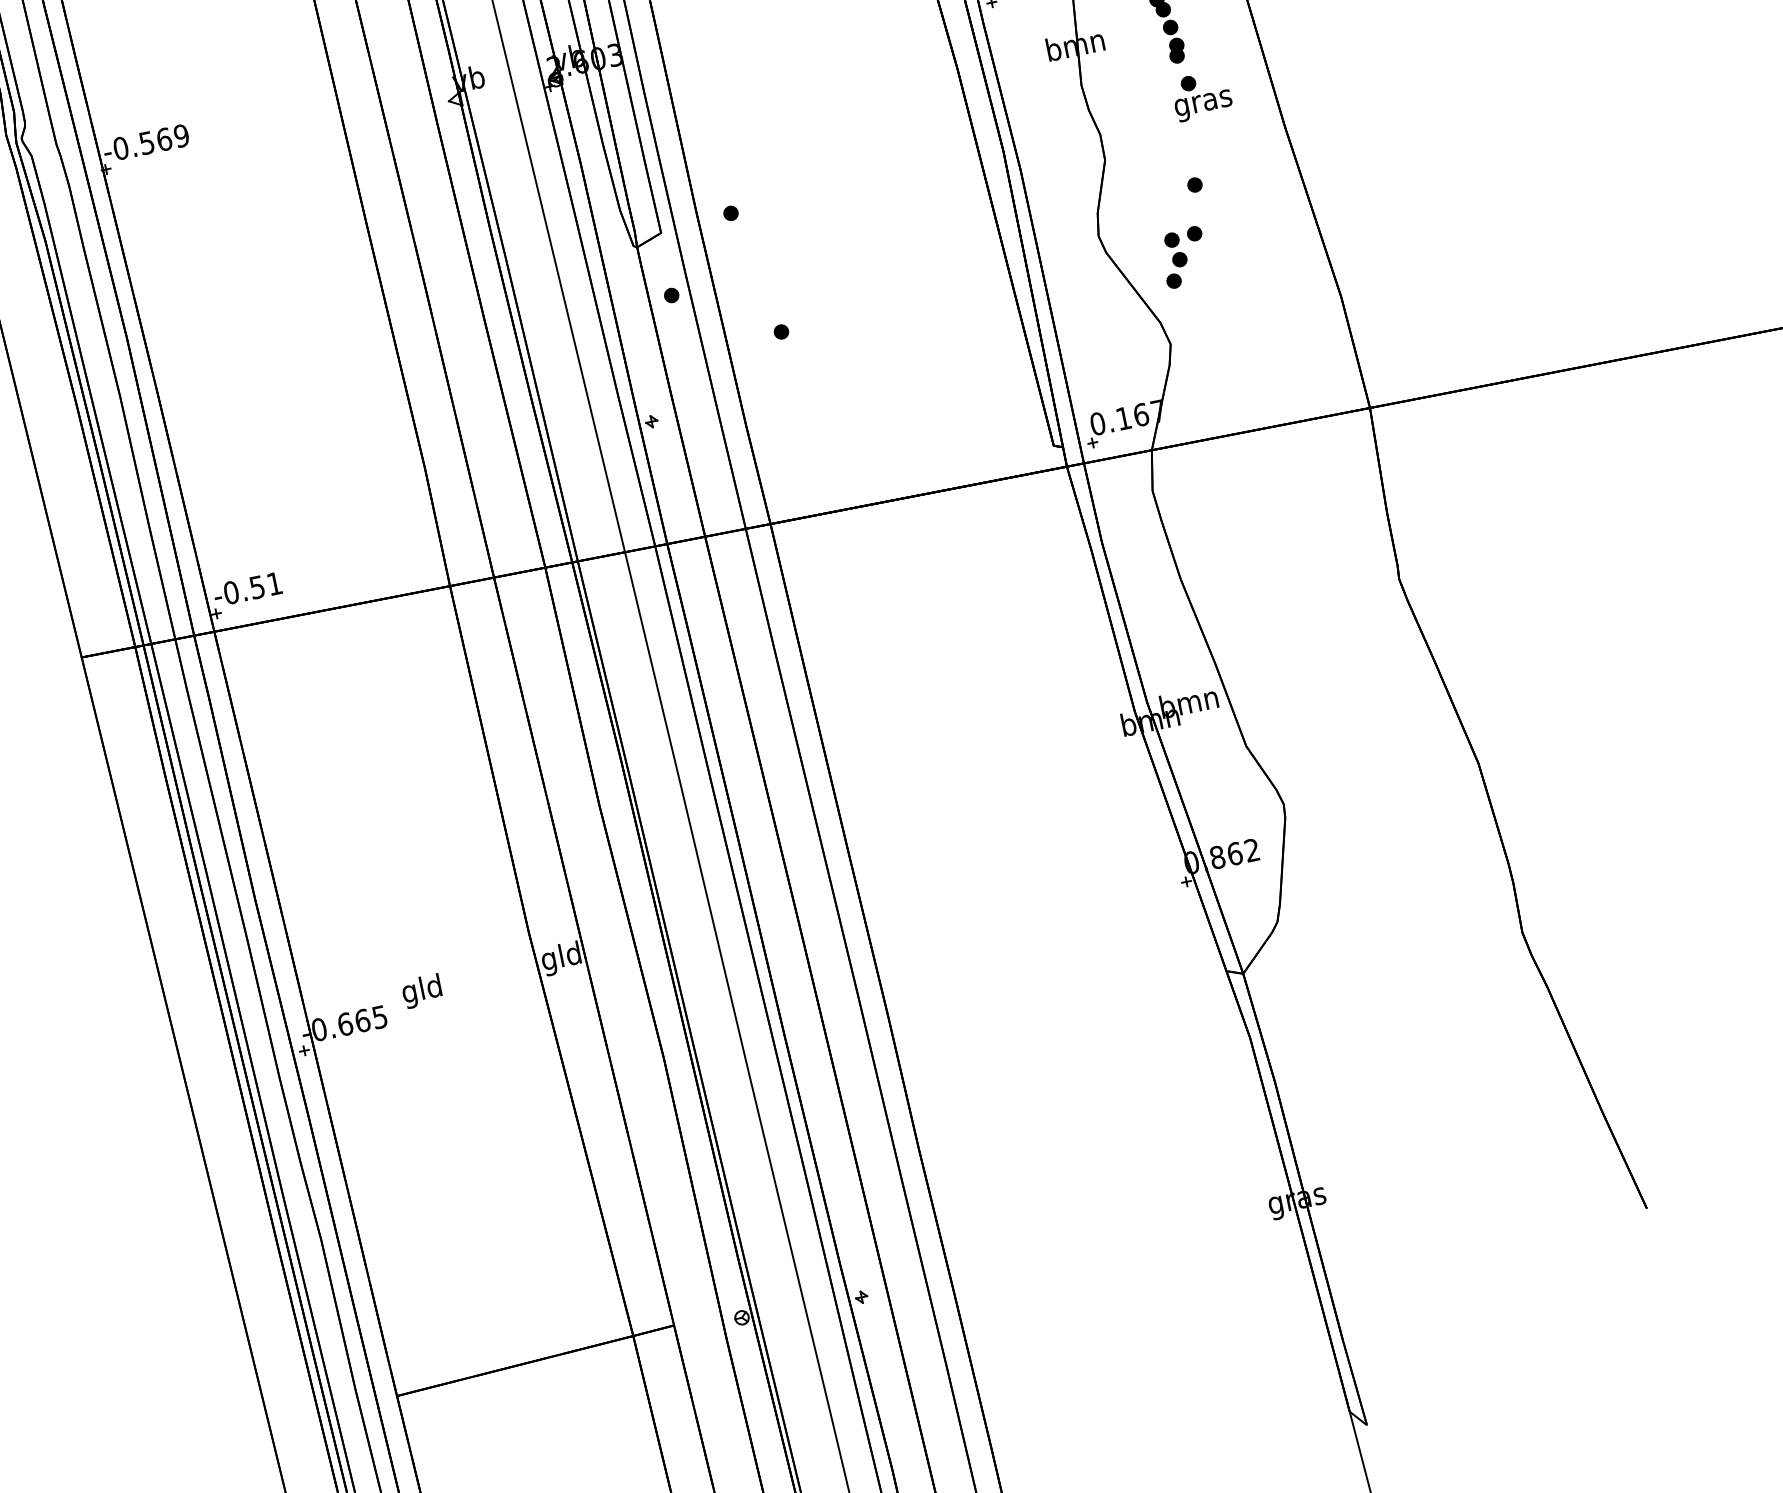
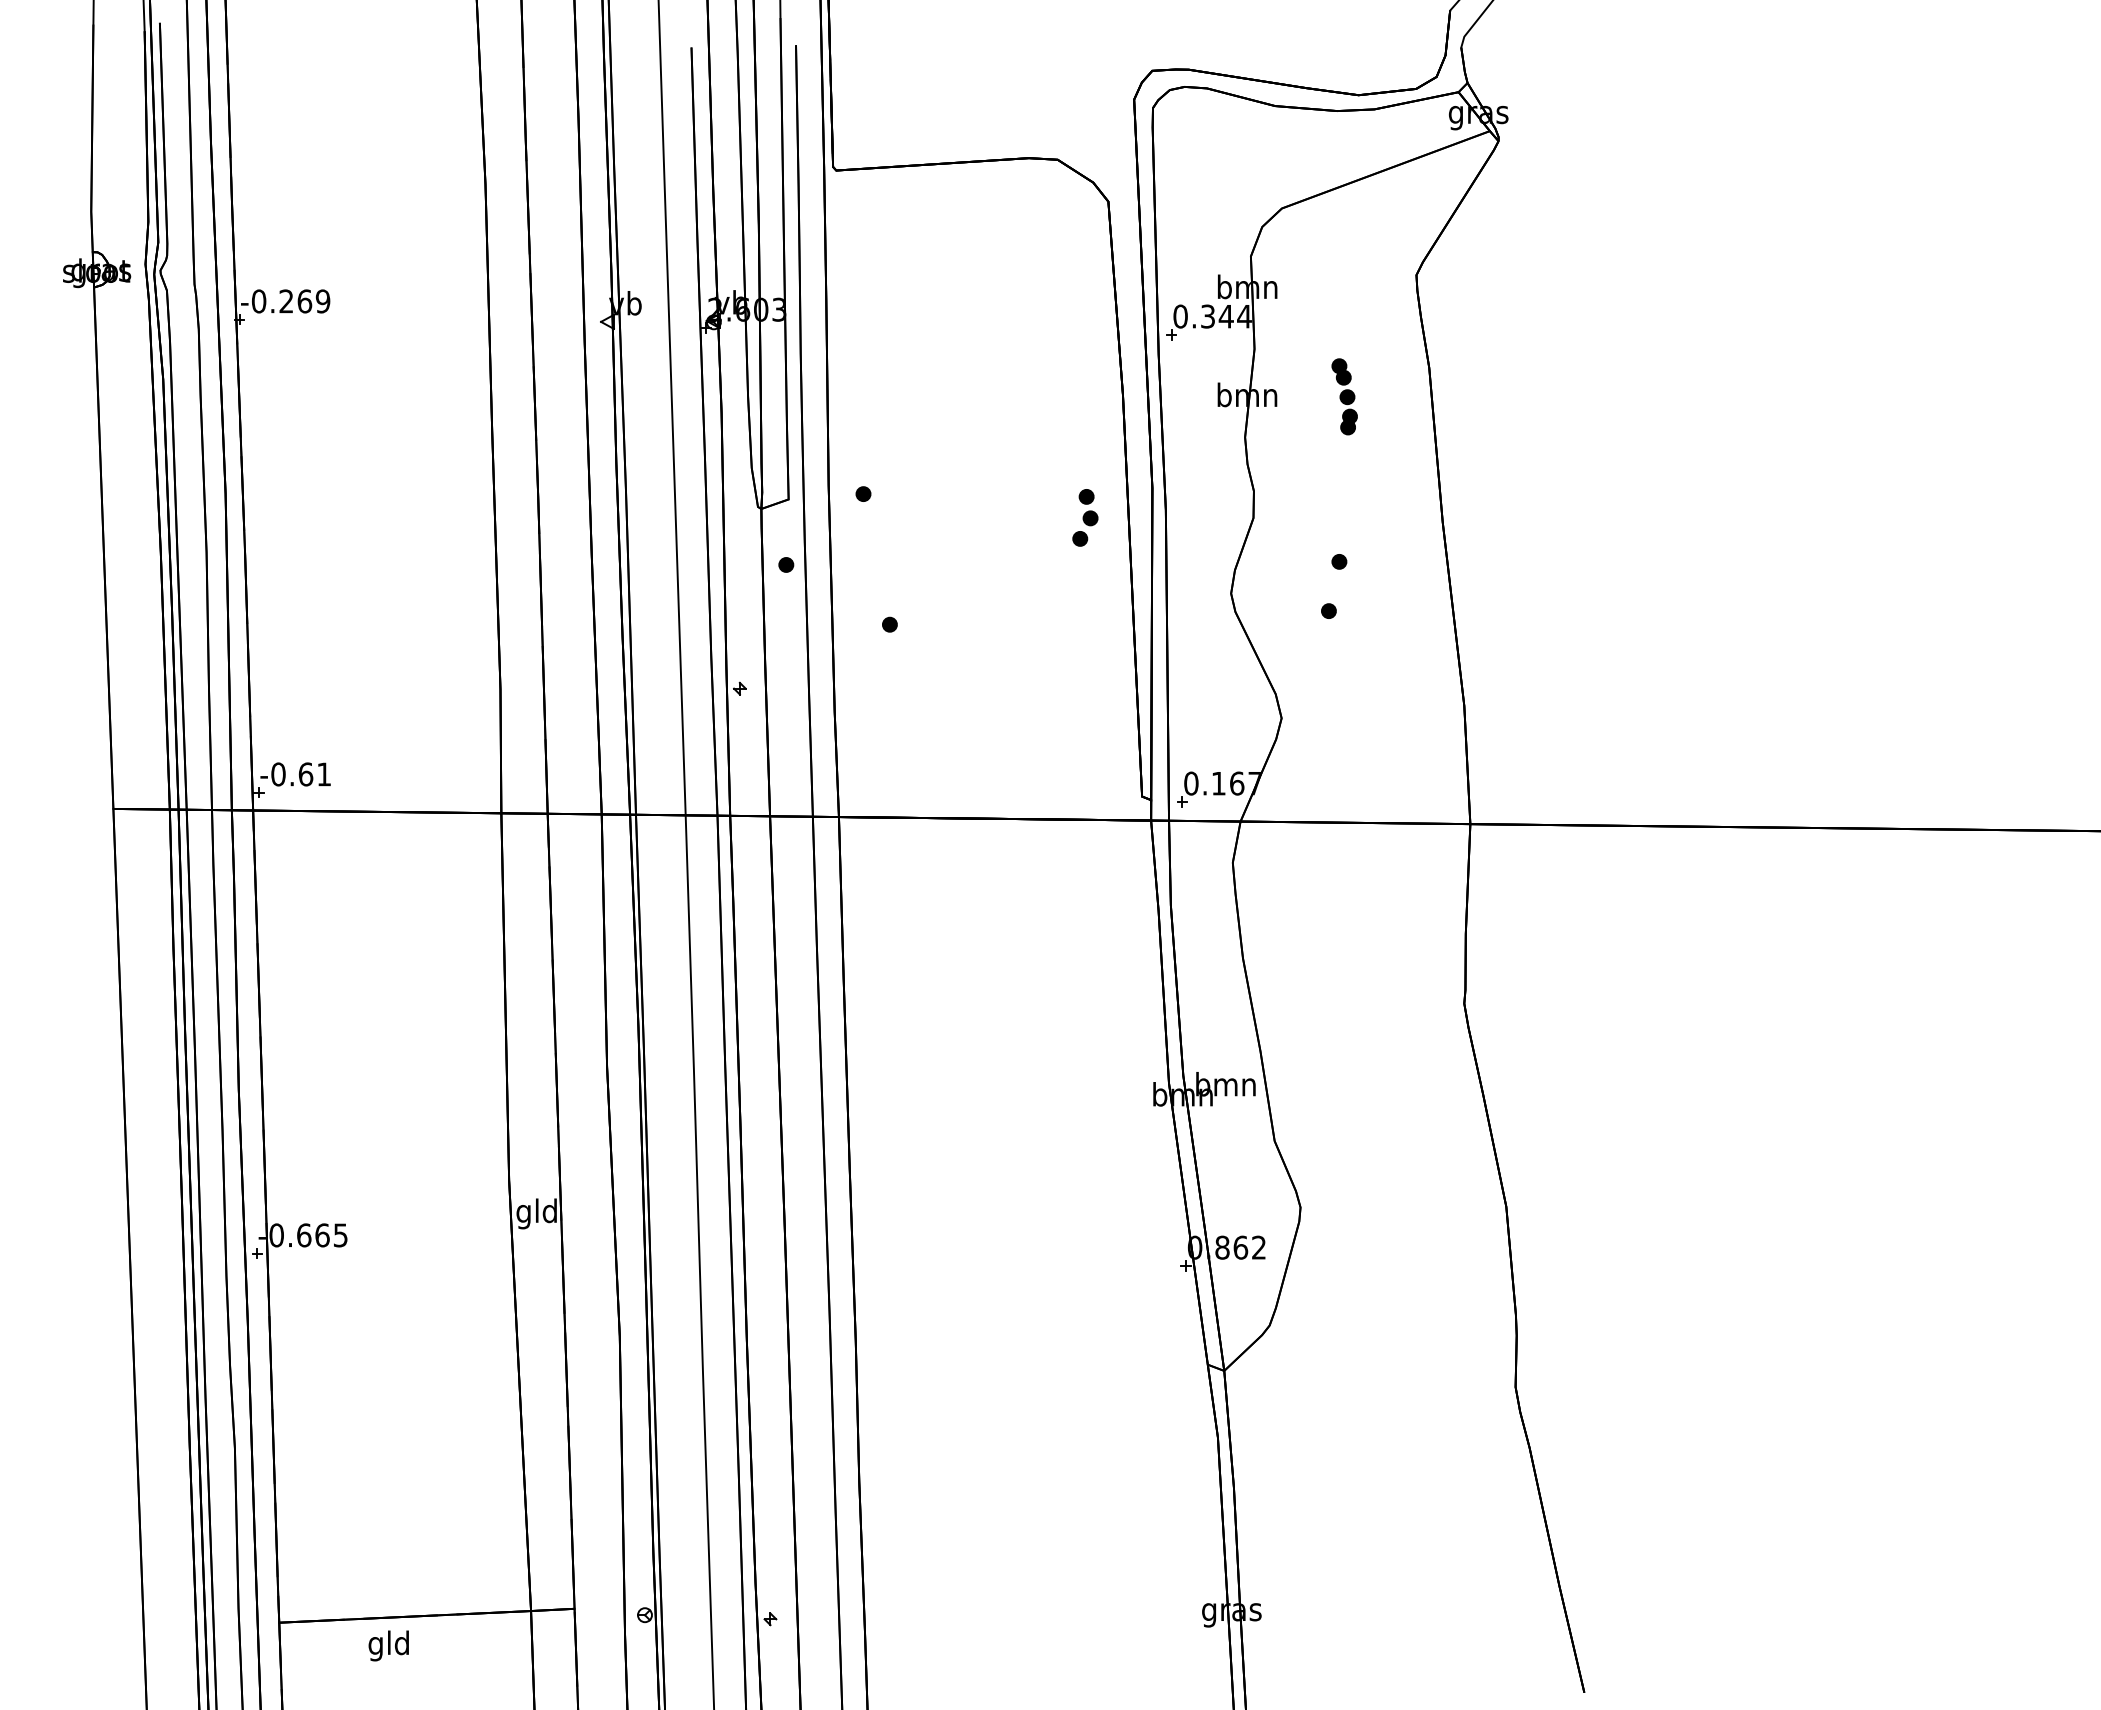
part: (1201, 95) -> (1364, 472), removed
text: (147, 143) -> (286, 301), -0.569 -> -0.269
part: (1174, 259) -> (1085, 517), moved
text: (256, 587) -> (305, 774), -0.51 -> -0.61
text: (421, 990) -> (388, 1645), moved

